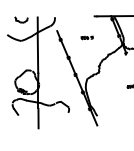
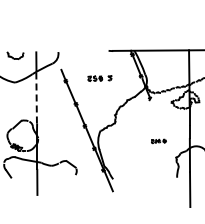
part: (86, 37) -> (99, 78), size x1.6
line: (37, 53) -> (36, 98), solid -> dashed

